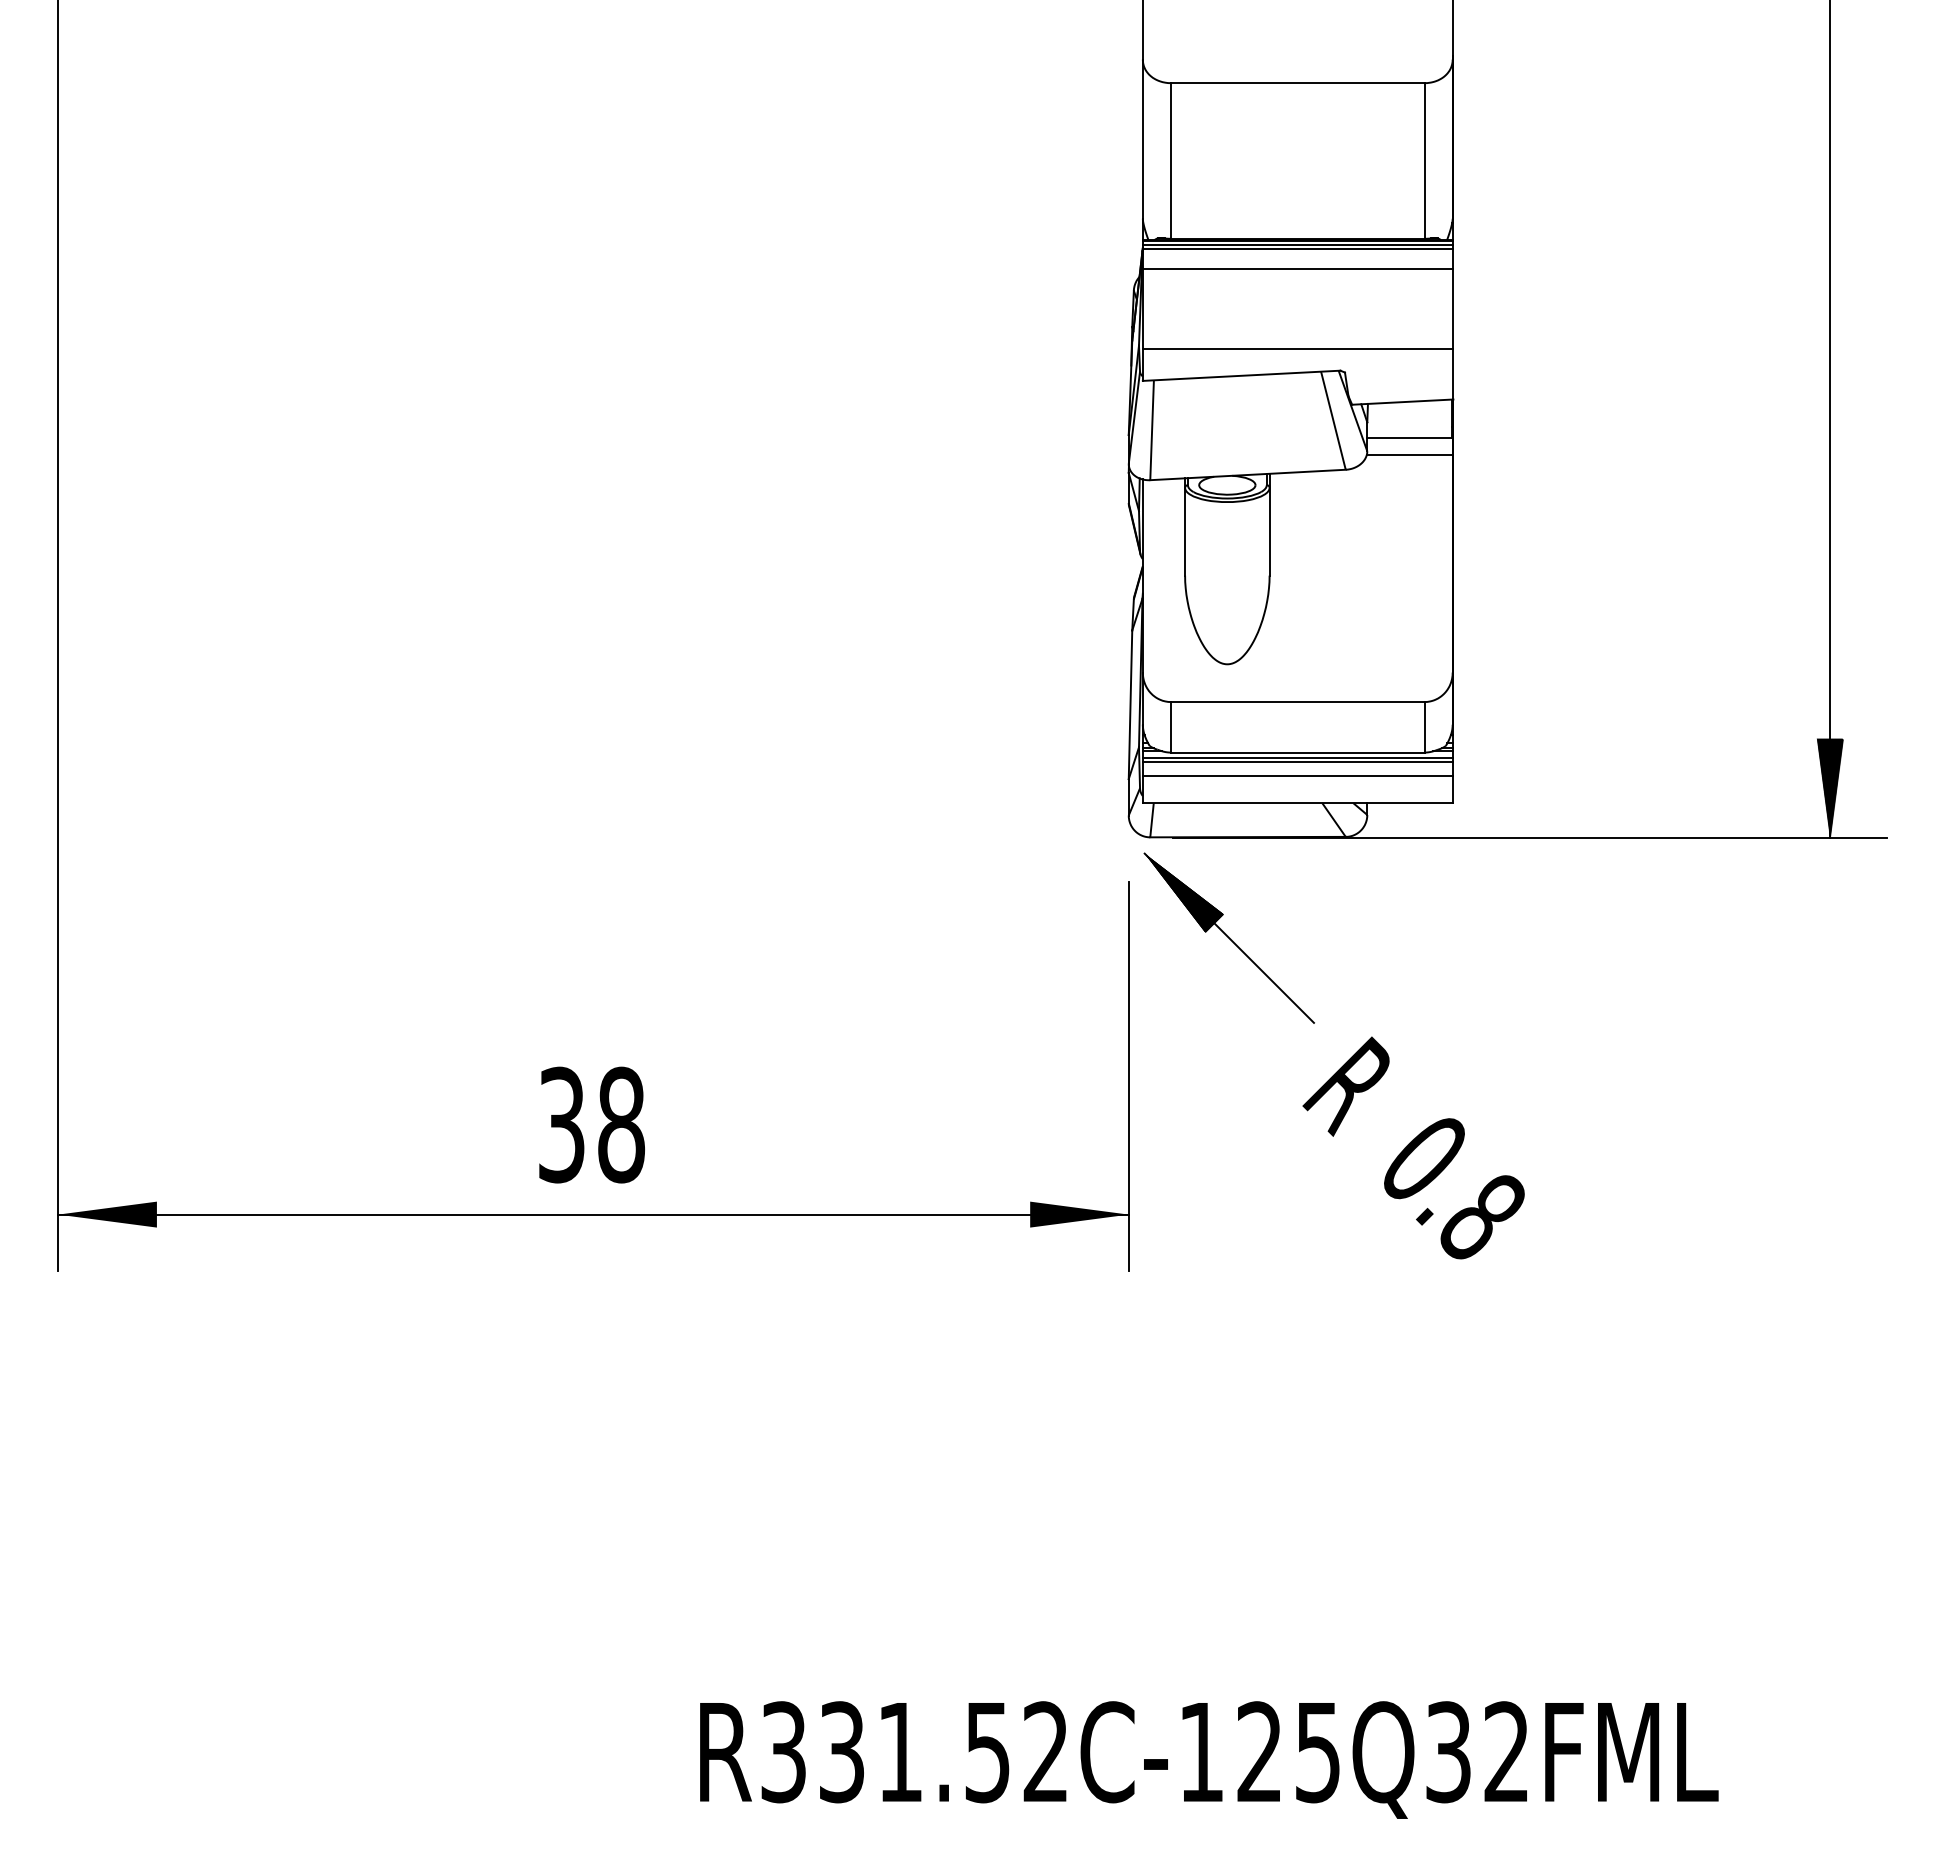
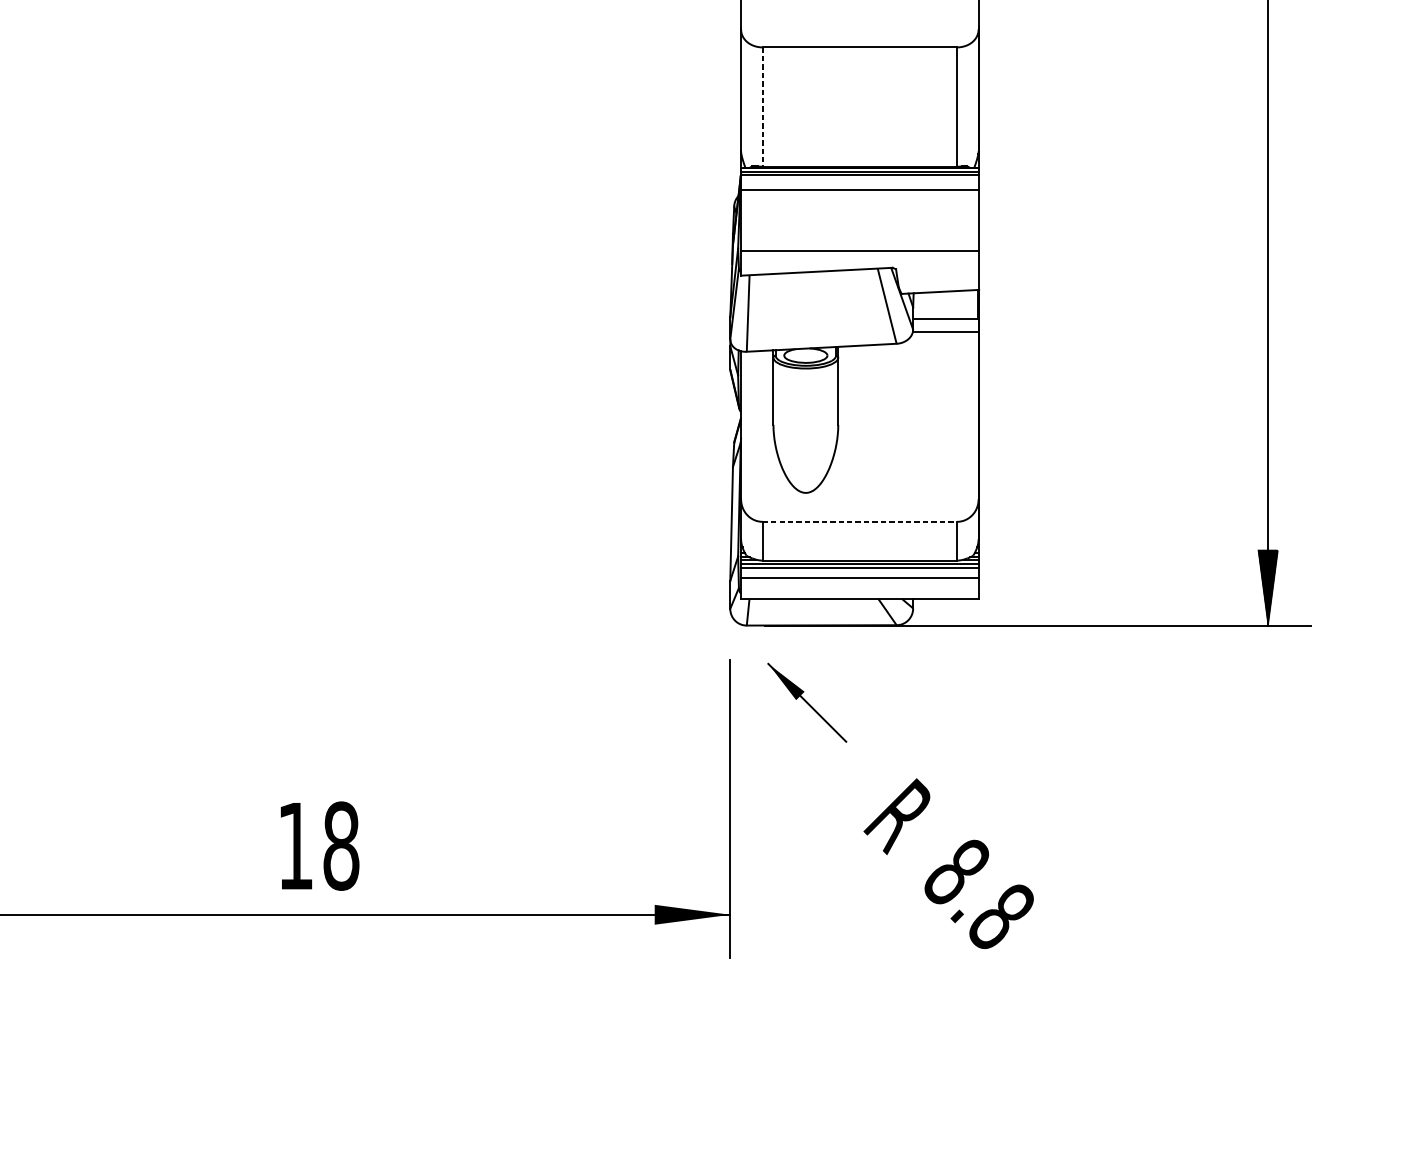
line: (1171, 160) -> (763, 106), solid -> dashed
line: (1297, 702) -> (859, 522), solid -> dashed
part: (1228, 937) -> (806, 702), size x0.6
text: (561, 1124) -> (295, 845), 38 -> 18
text: (1424, 1158) -> (957, 871), 0.8 -> 8.8

